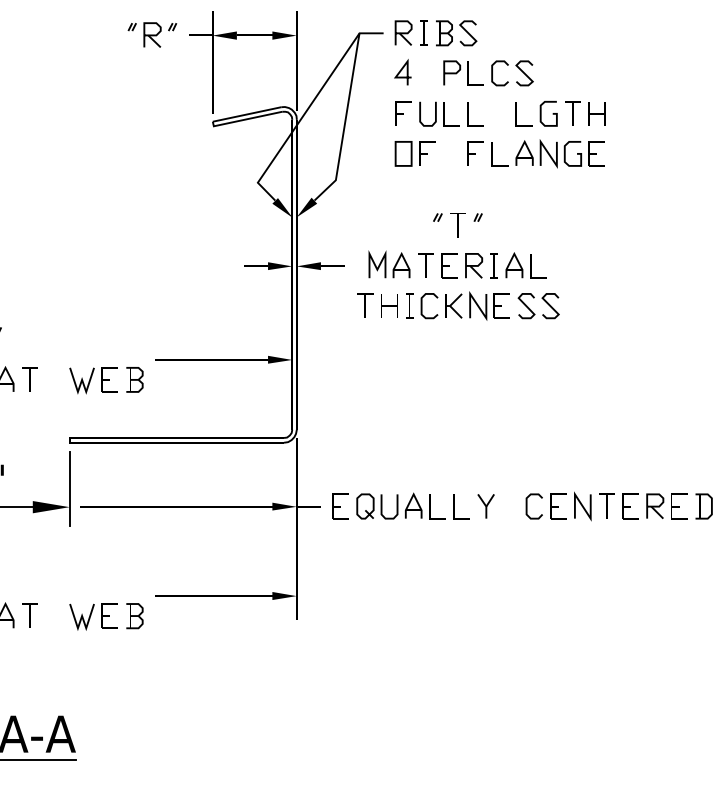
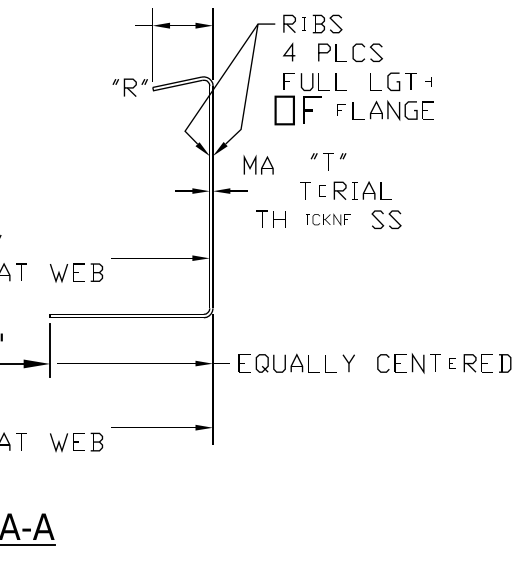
part: (423, 32) -> (303, 23), size x0.7
part: (152, 34) -> (130, 87), moved
part: (596, 113) -> (427, 81), size x0.6
part: (414, 153) -> (297, 110), size x1.6
part: (475, 153) -> (341, 110), size x0.7
part: (389, 264) -> (258, 164), moved
part: (449, 265) -> (322, 190), size x0.6
part: (457, 305) -> (328, 219), size x0.6
part: (630, 506) -> (452, 363), size x0.6

